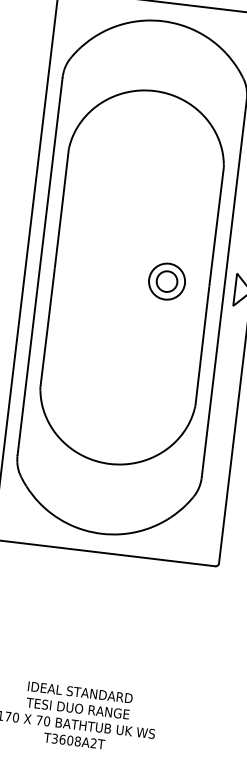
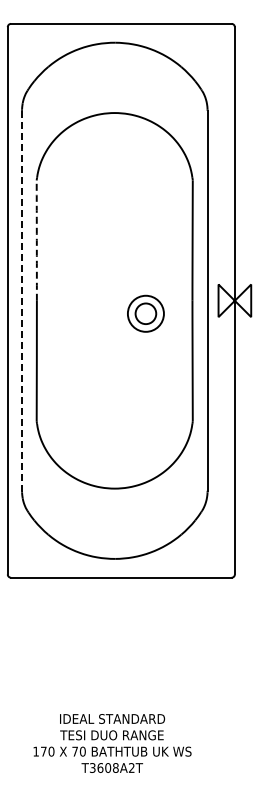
arc: (61, 208) -> (36, 240), solid -> dashed
line: (40, 266) -> (22, 300), solid -> dashed
part: (166, 281) -> (145, 313), moved

